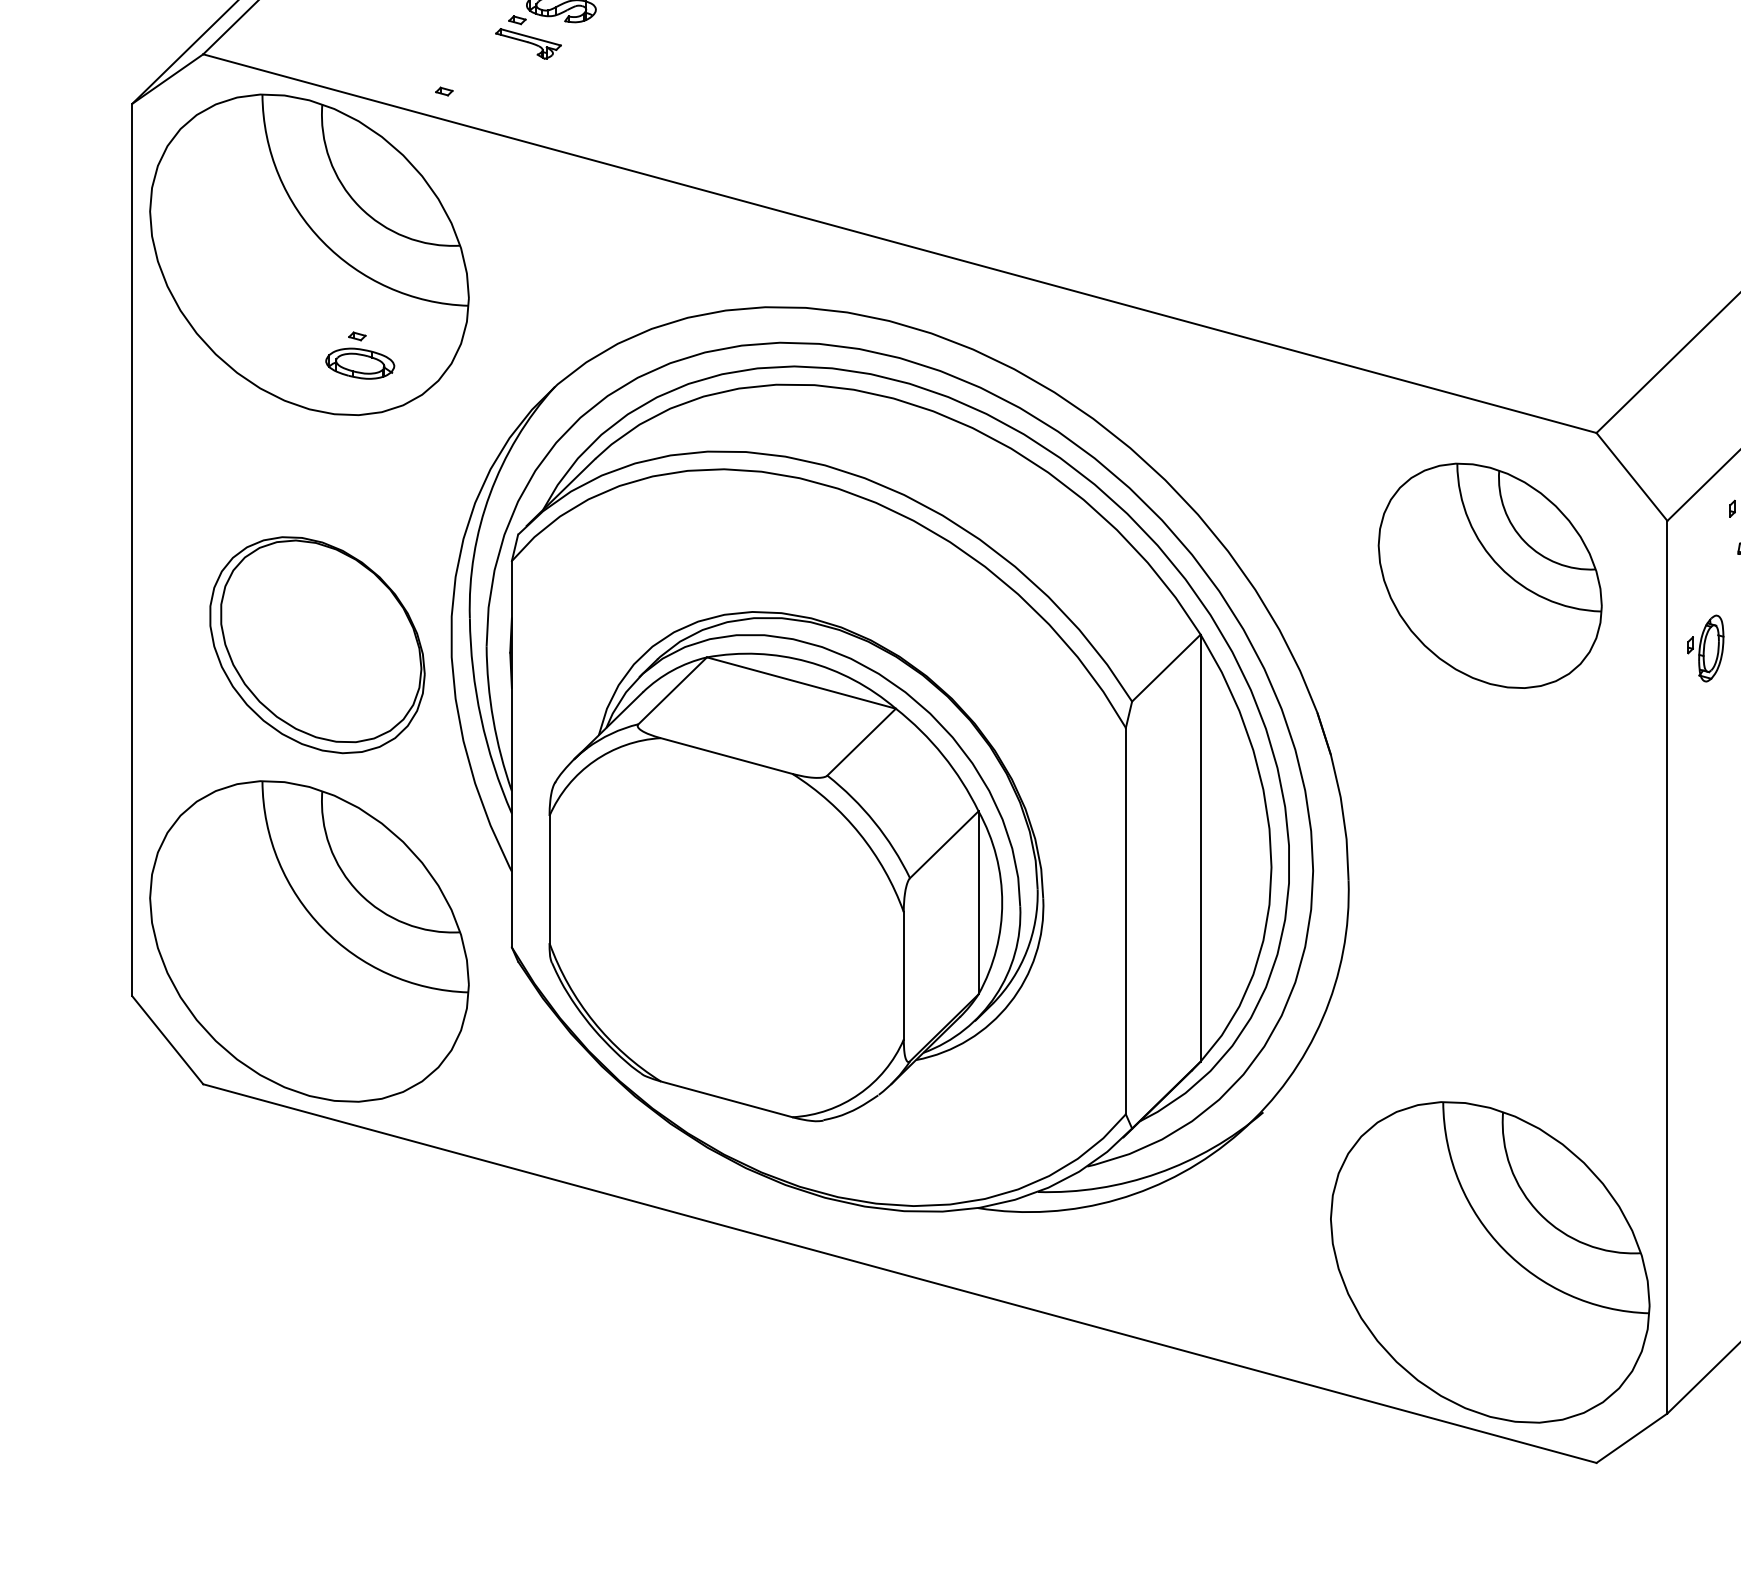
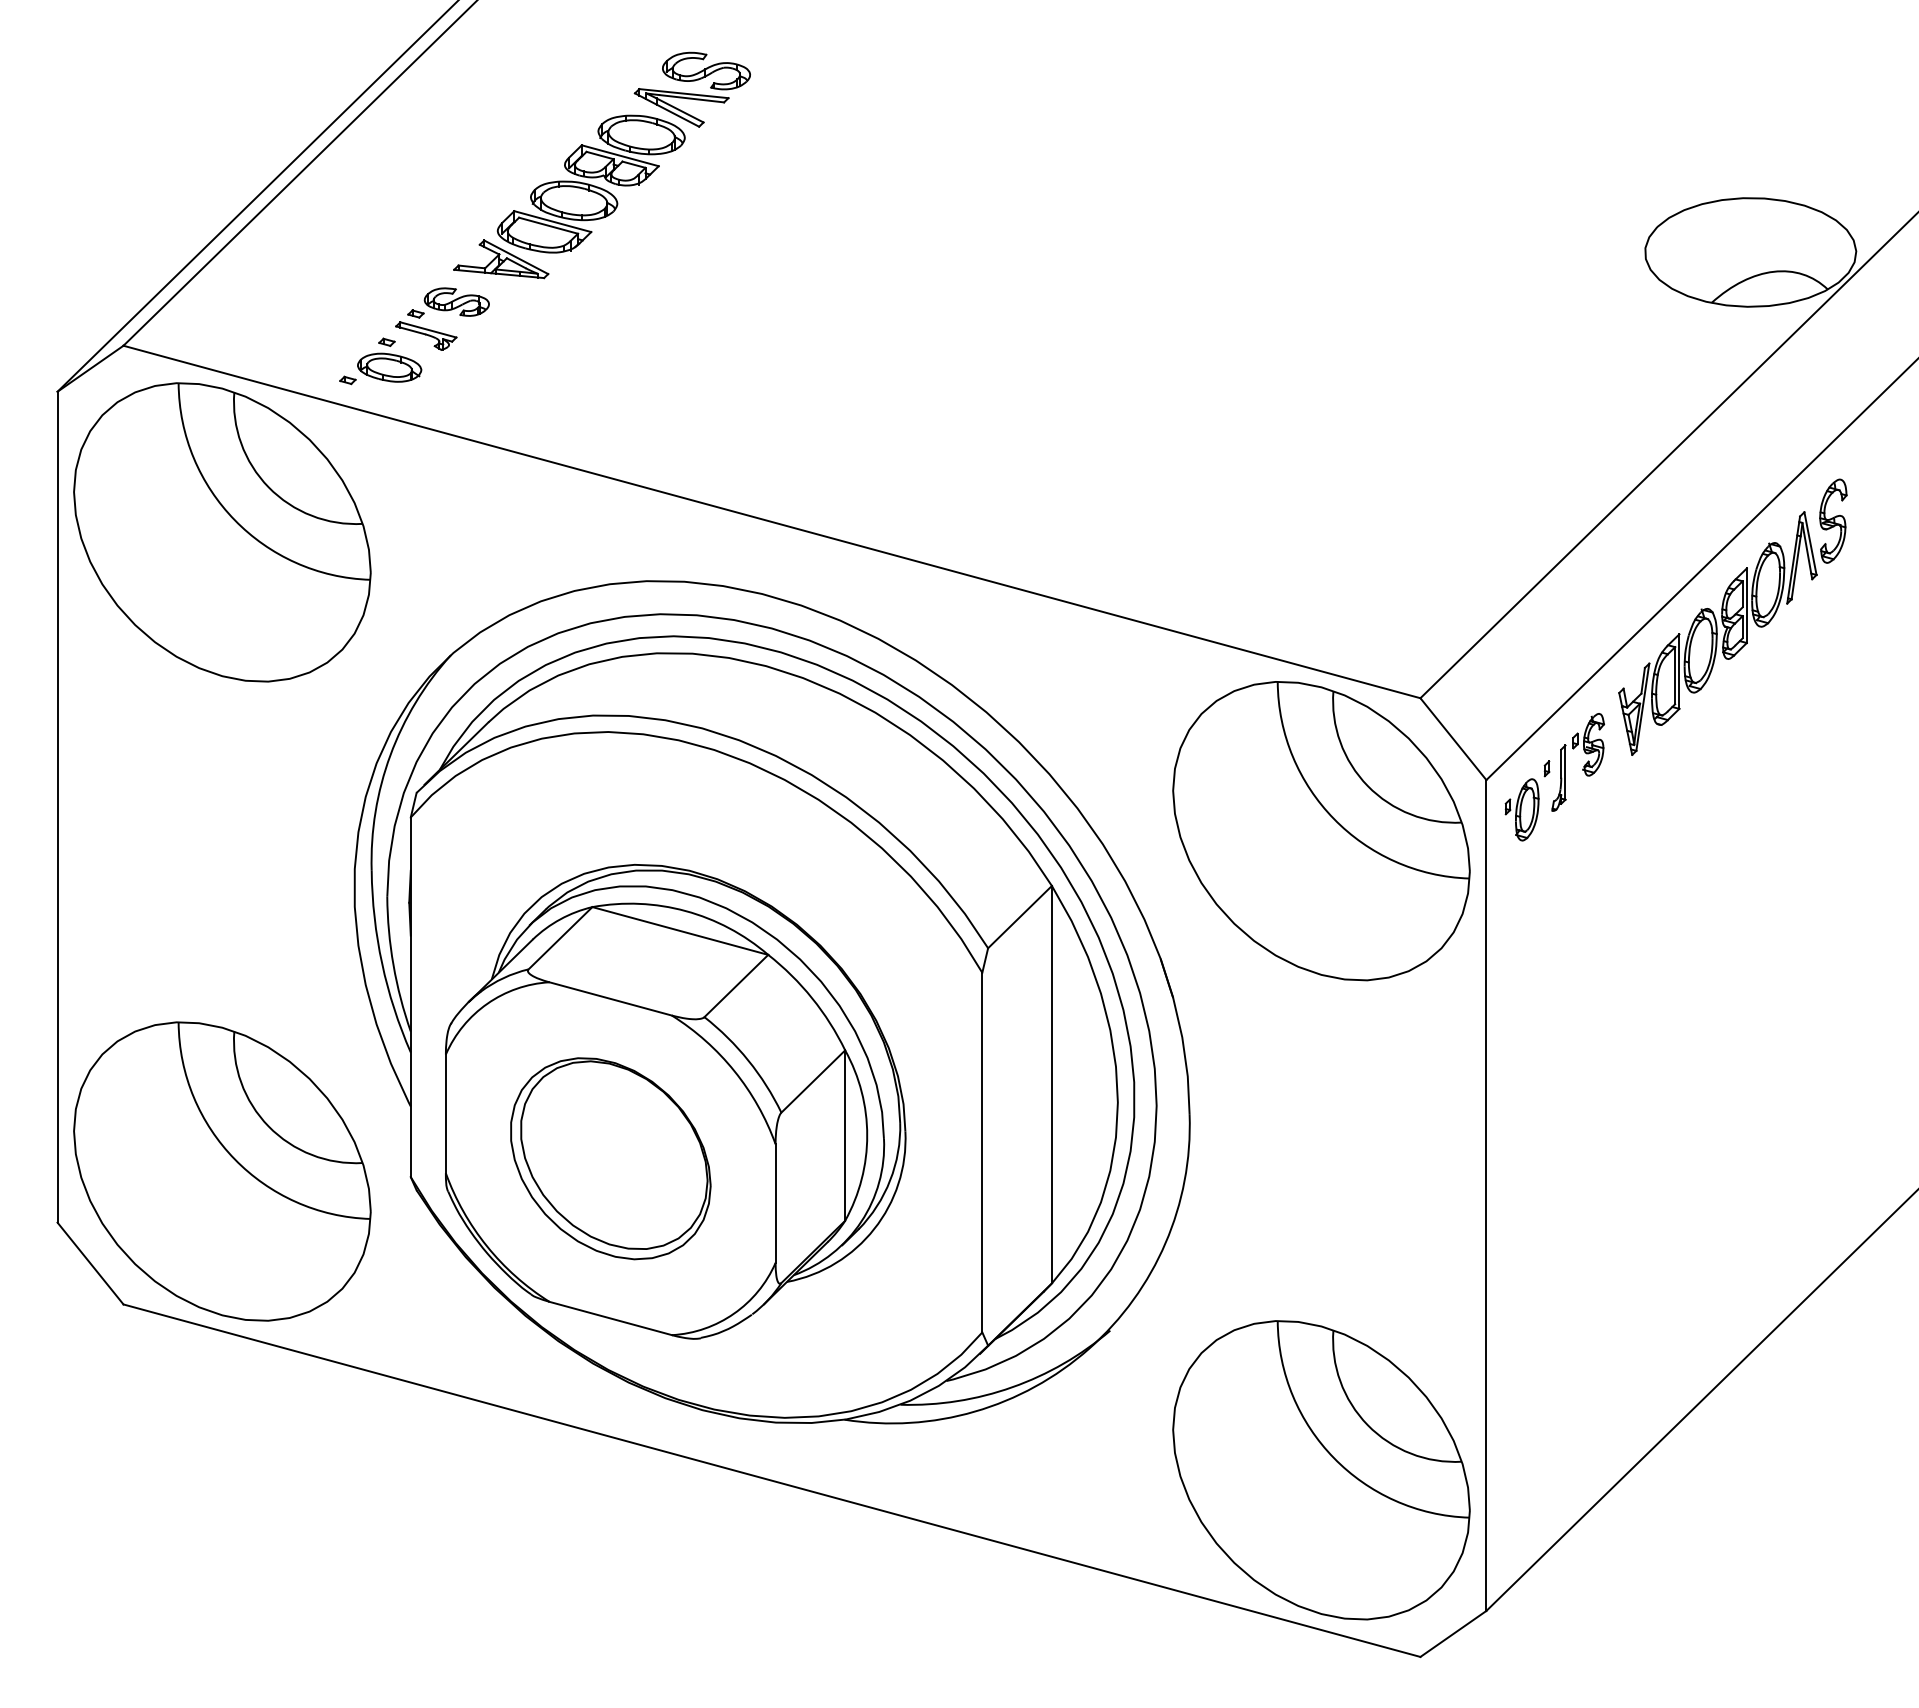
part: (360, 354) -> (389, 359), moved
part: (1490, 576) -> (1321, 831), size x1.43
part: (317, 644) -> (610, 1158), moved
part: (1705, 648) -> (1521, 809), moved

